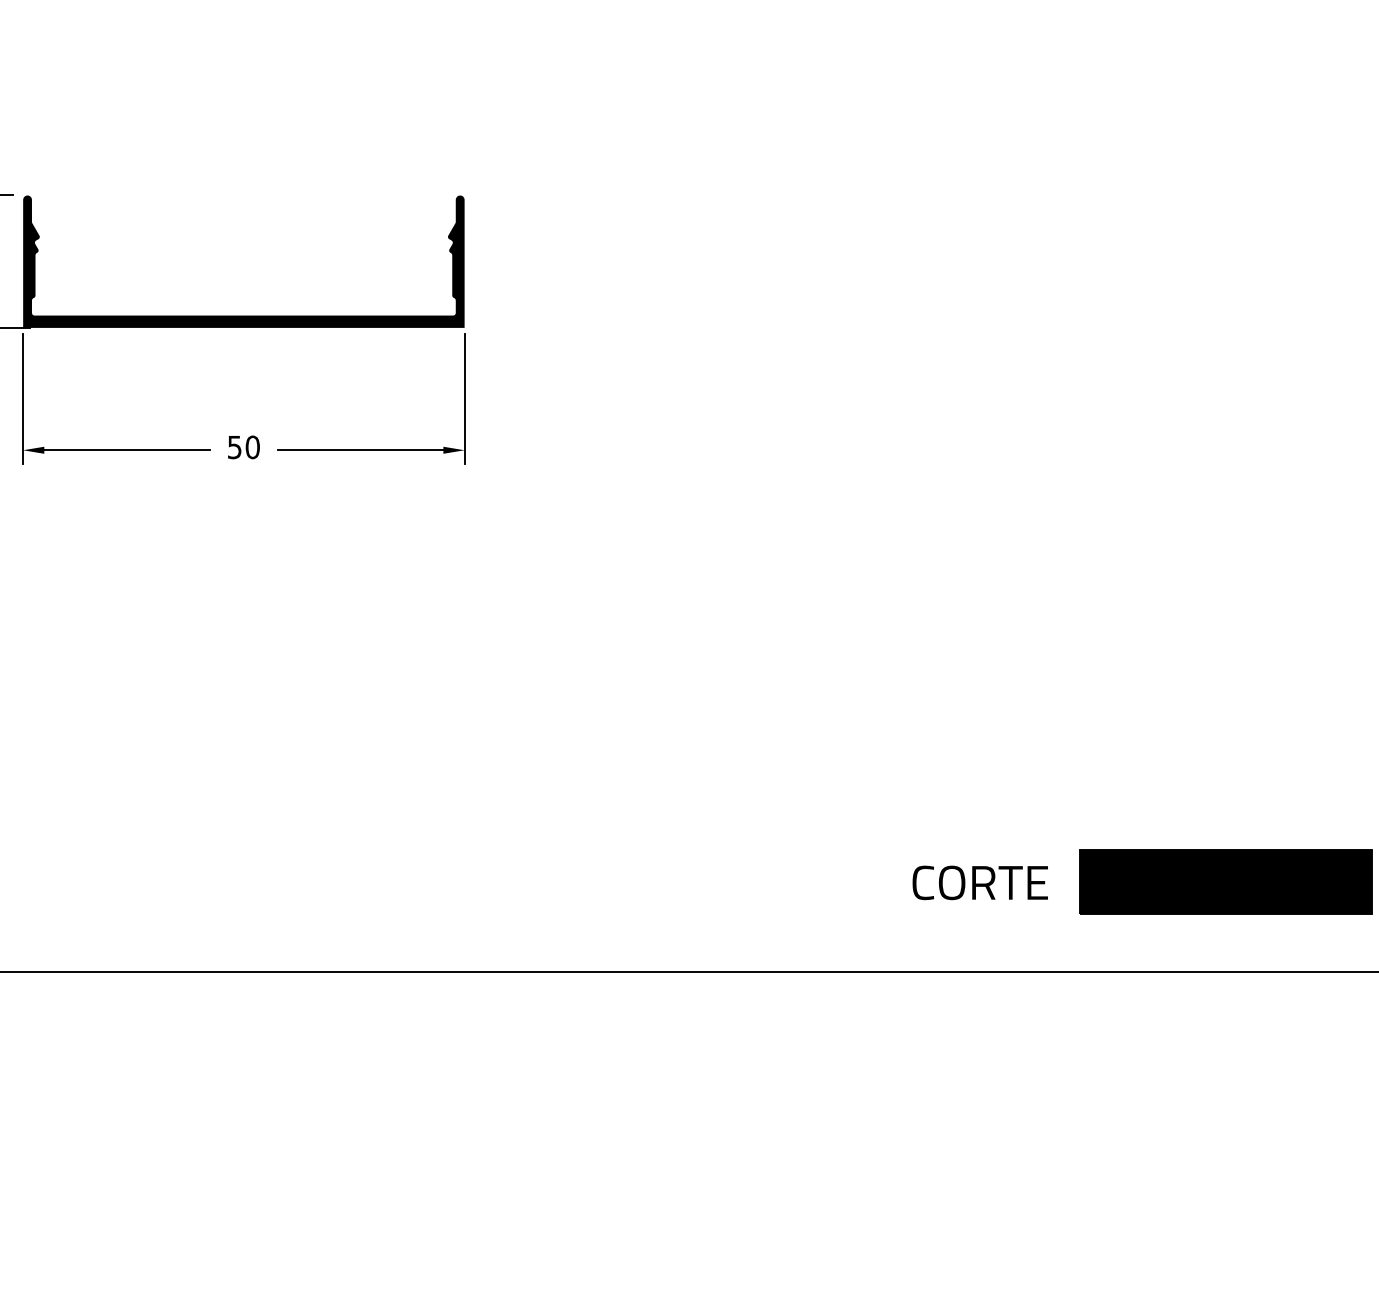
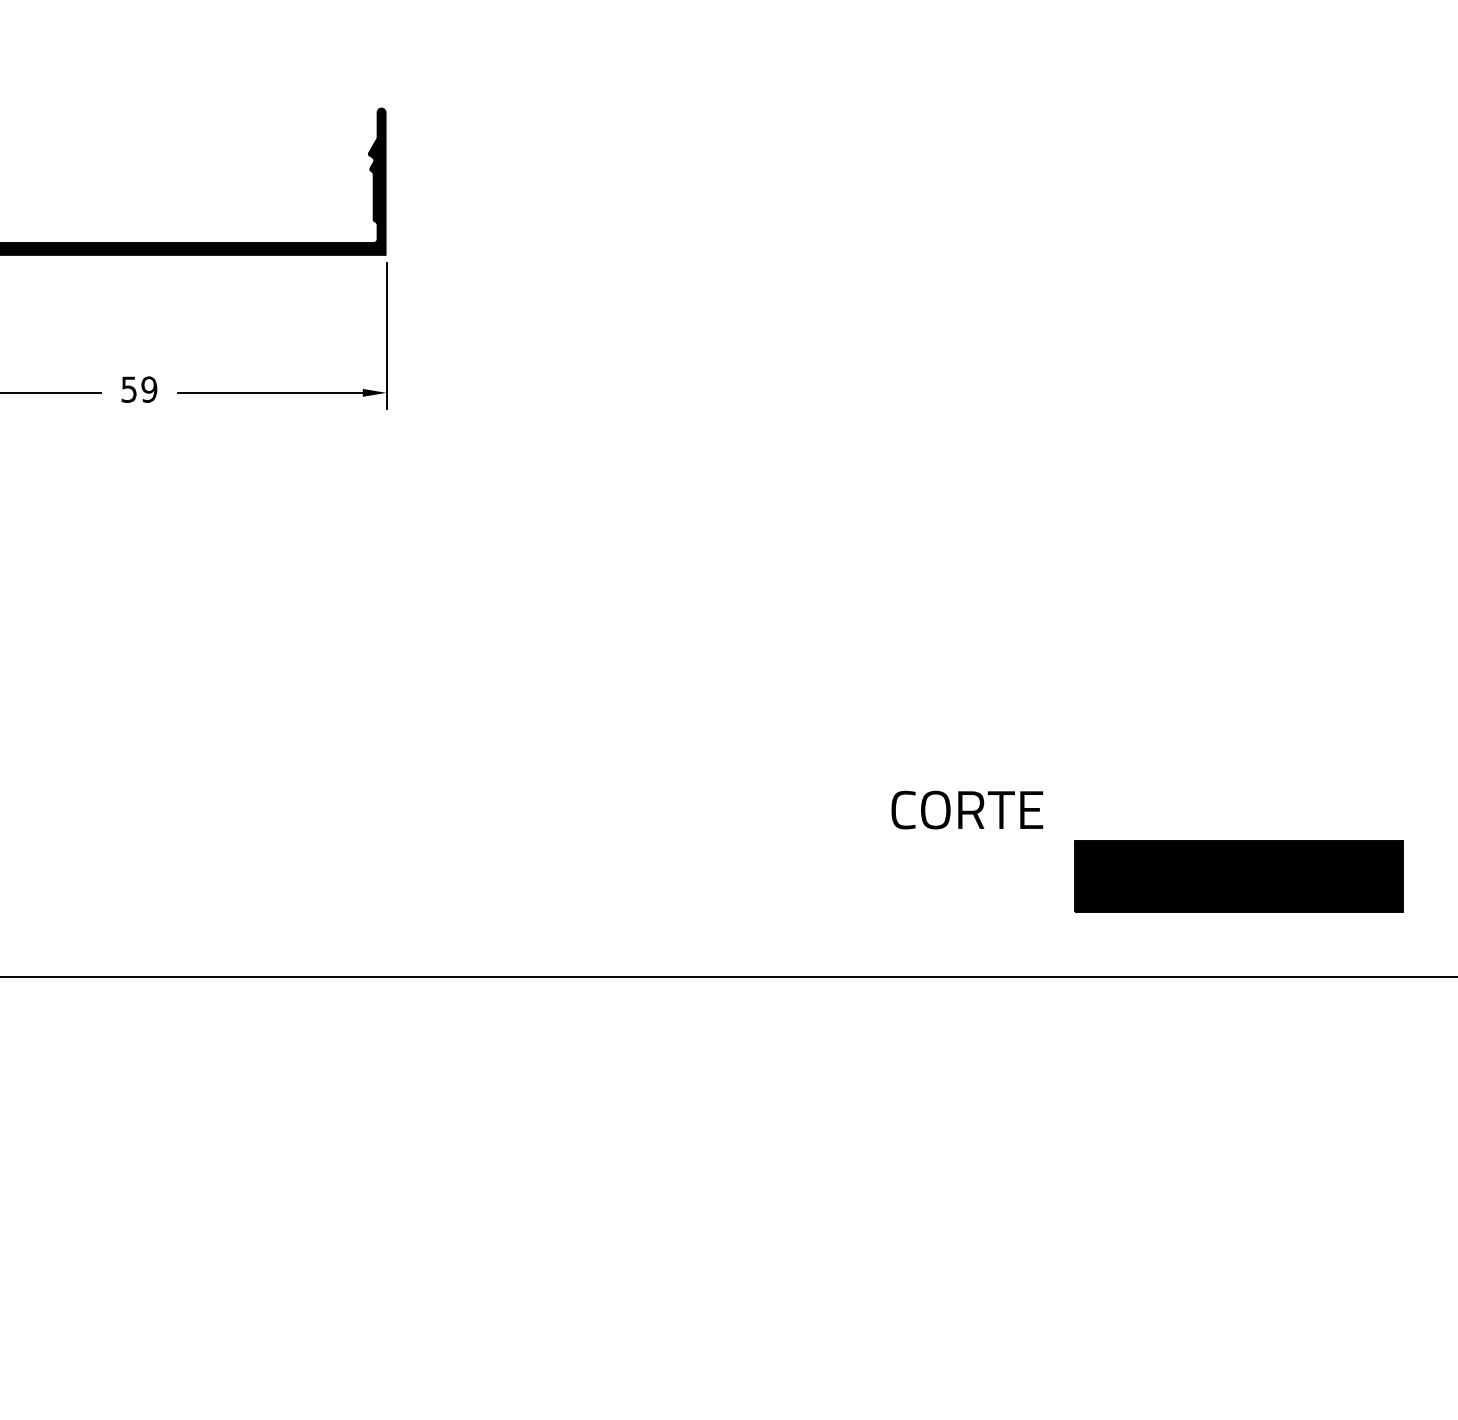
text: (252, 447) -> (149, 389), 50 -> 59
text: (979, 882) -> (966, 809), moved

